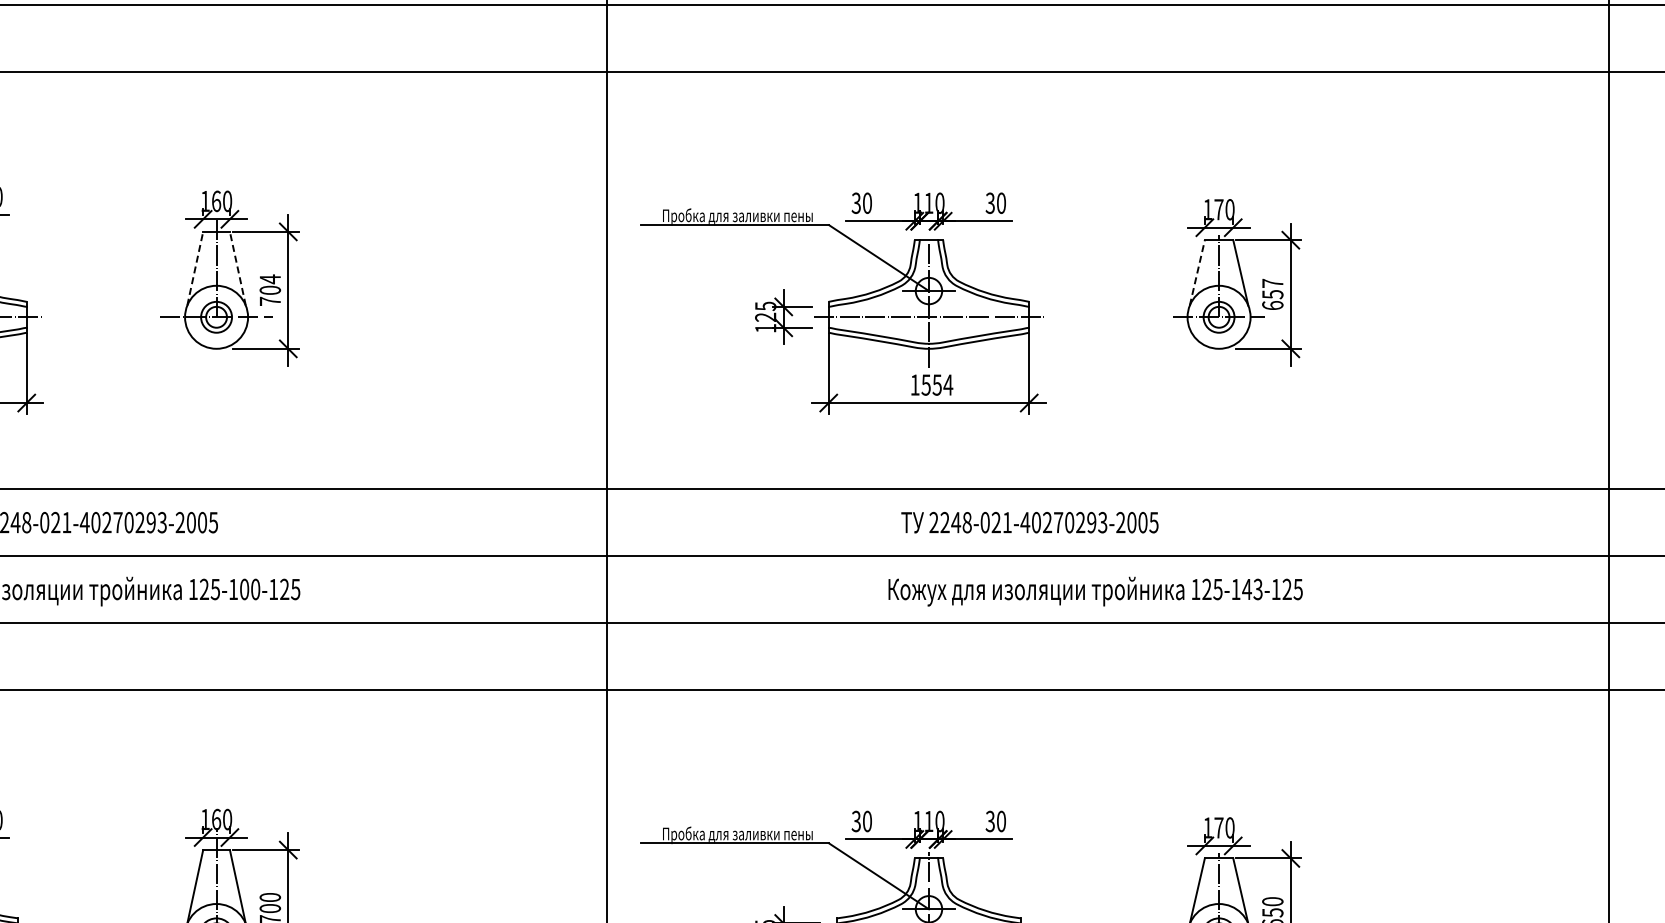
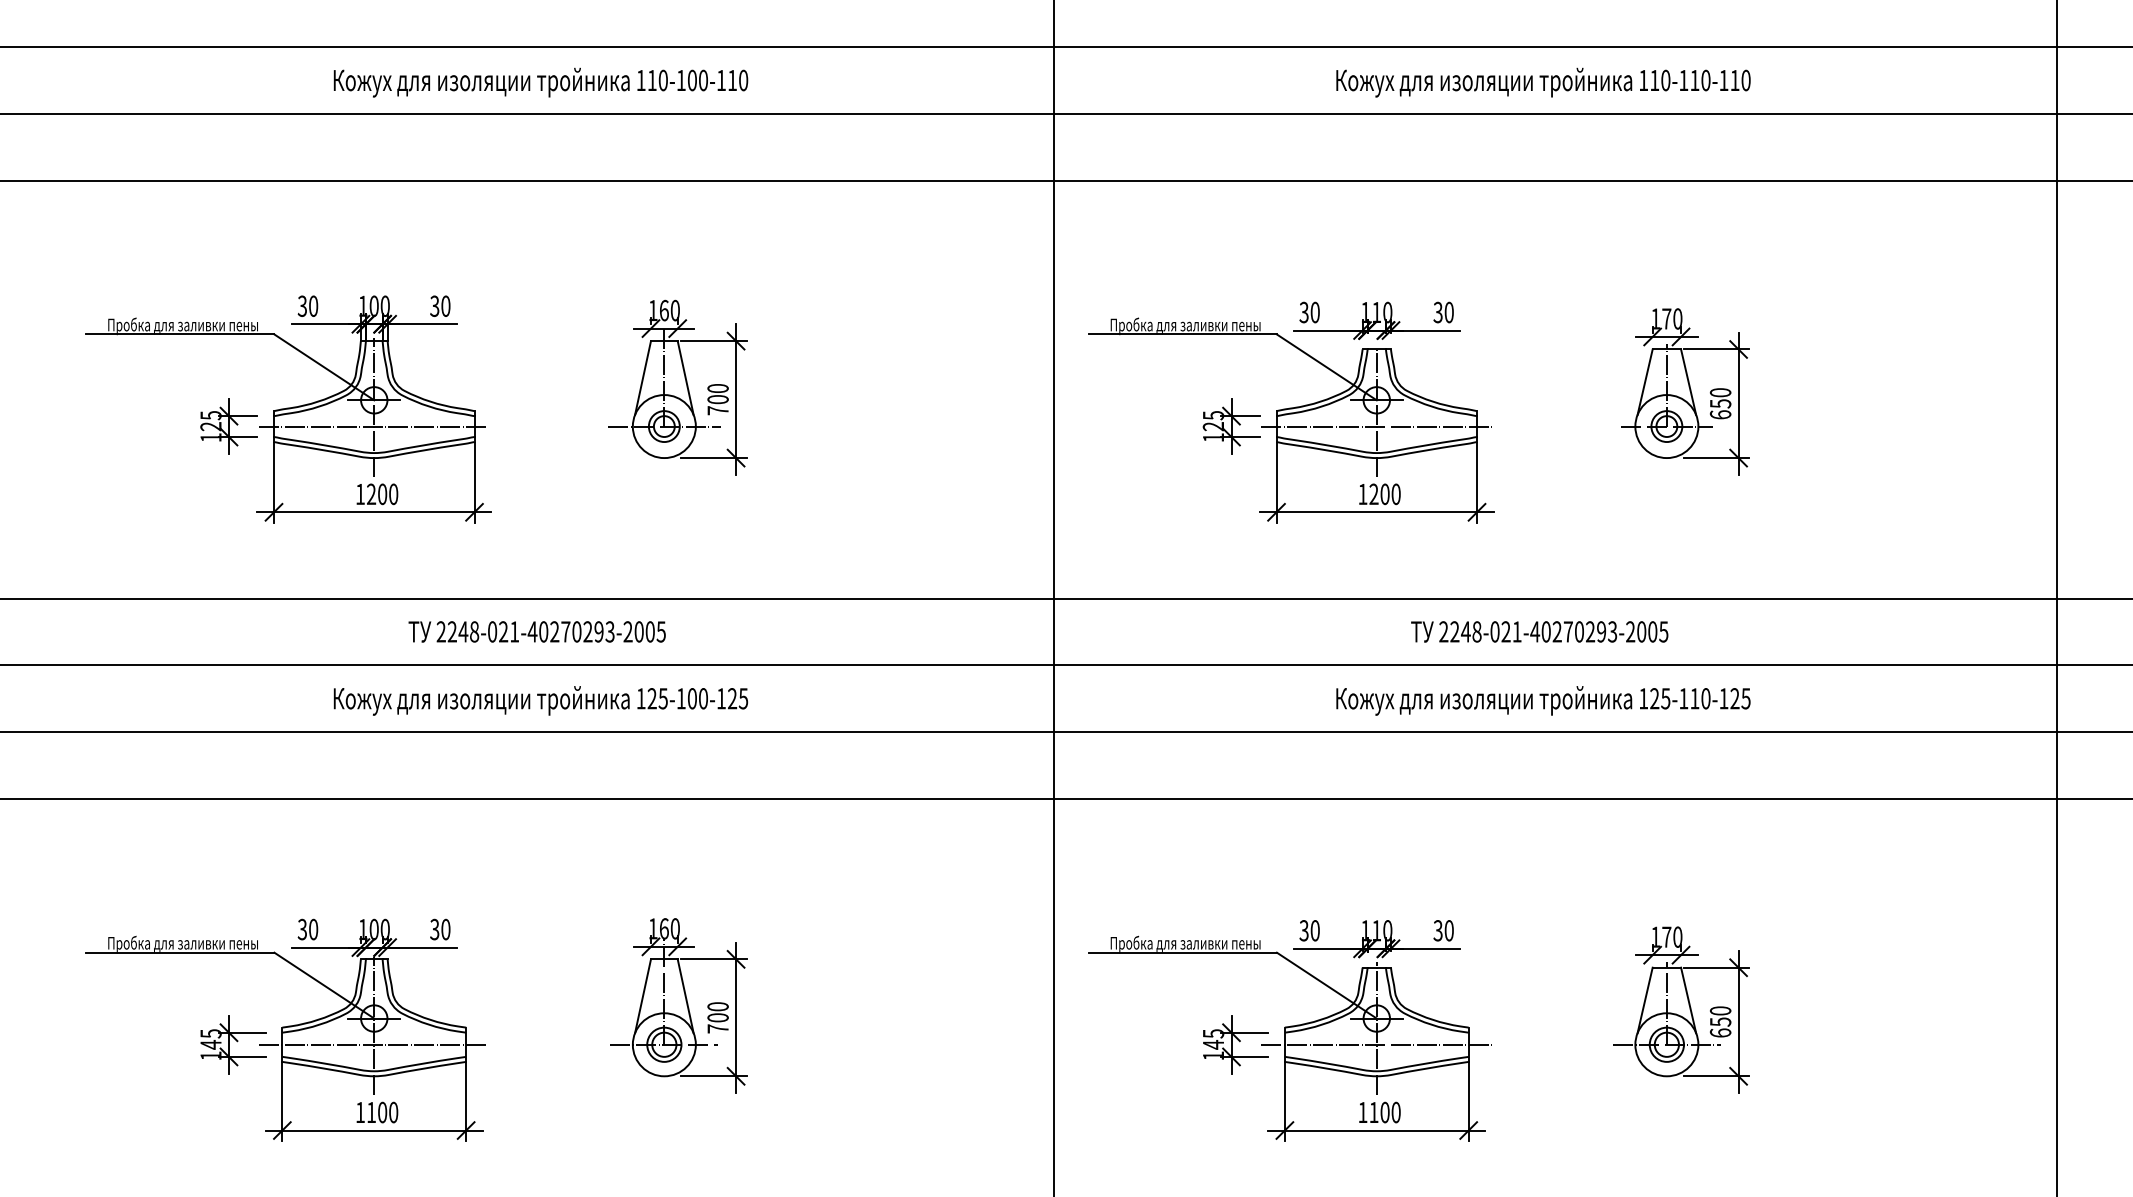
line: (195, 269) -> (643, 378), dashed -> solid
line: (237, 269) -> (685, 378), dashed -> solid
line: (1197, 273) -> (1645, 382), dashed -> solid
text: (269, 279) -> (717, 388), 704 -> 700
text: (1272, 283) -> (1720, 392), 657 -> 650
text: (937, 385) -> (1385, 494), 1554 -> 1200
text: (1029, 522) -> (1539, 631), moved
text: (1251, 589) -> (1699, 698), 125-143-125 -> 125-110-125

